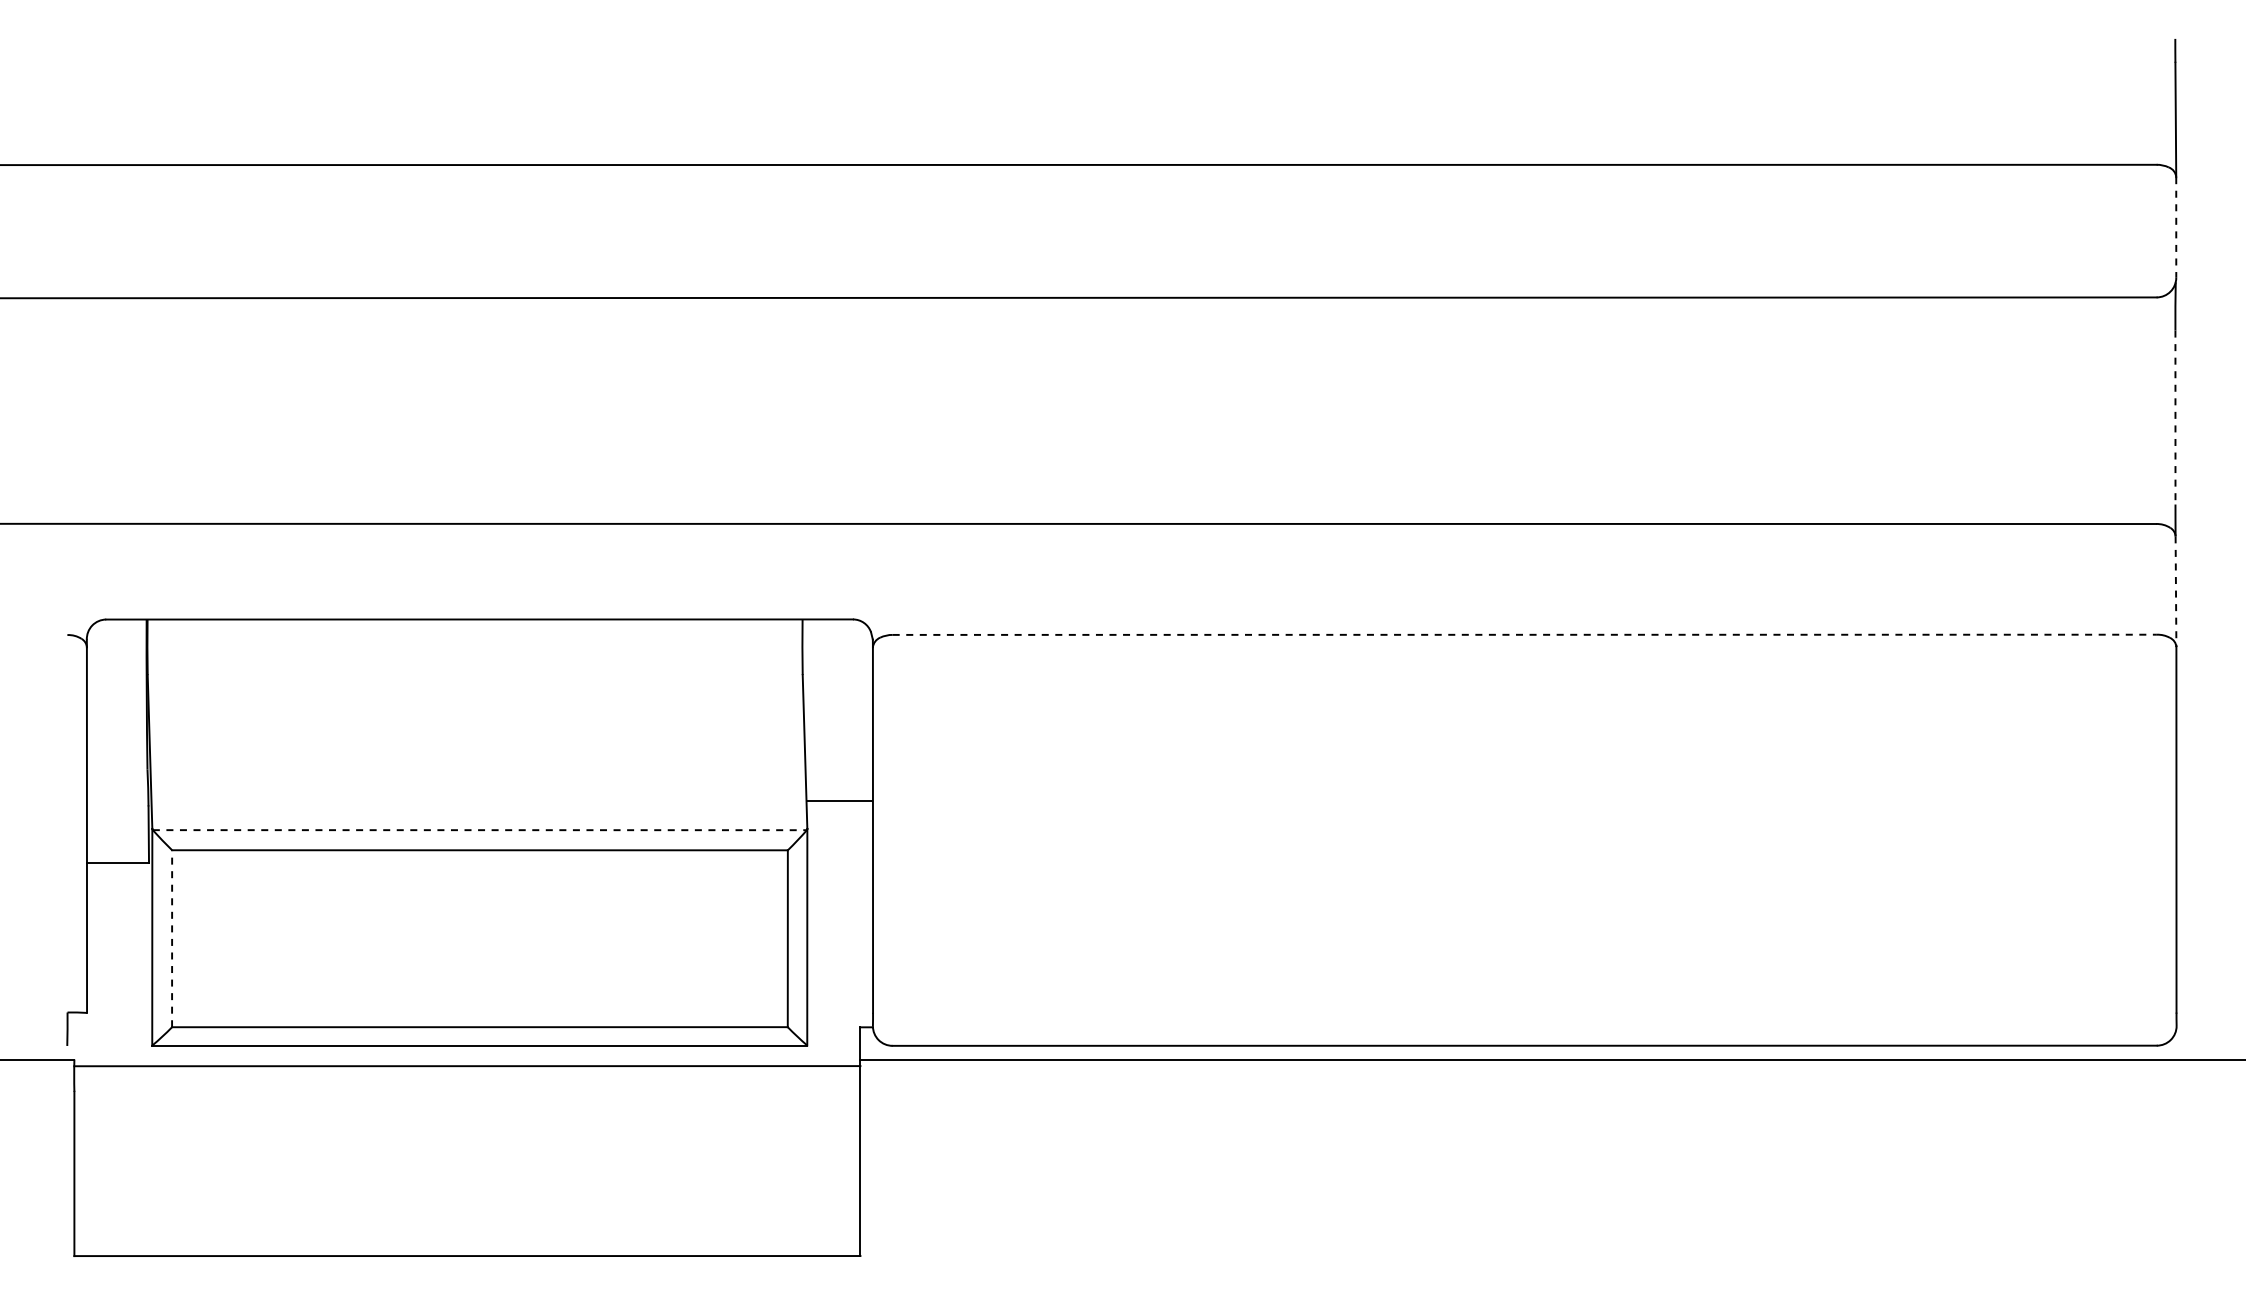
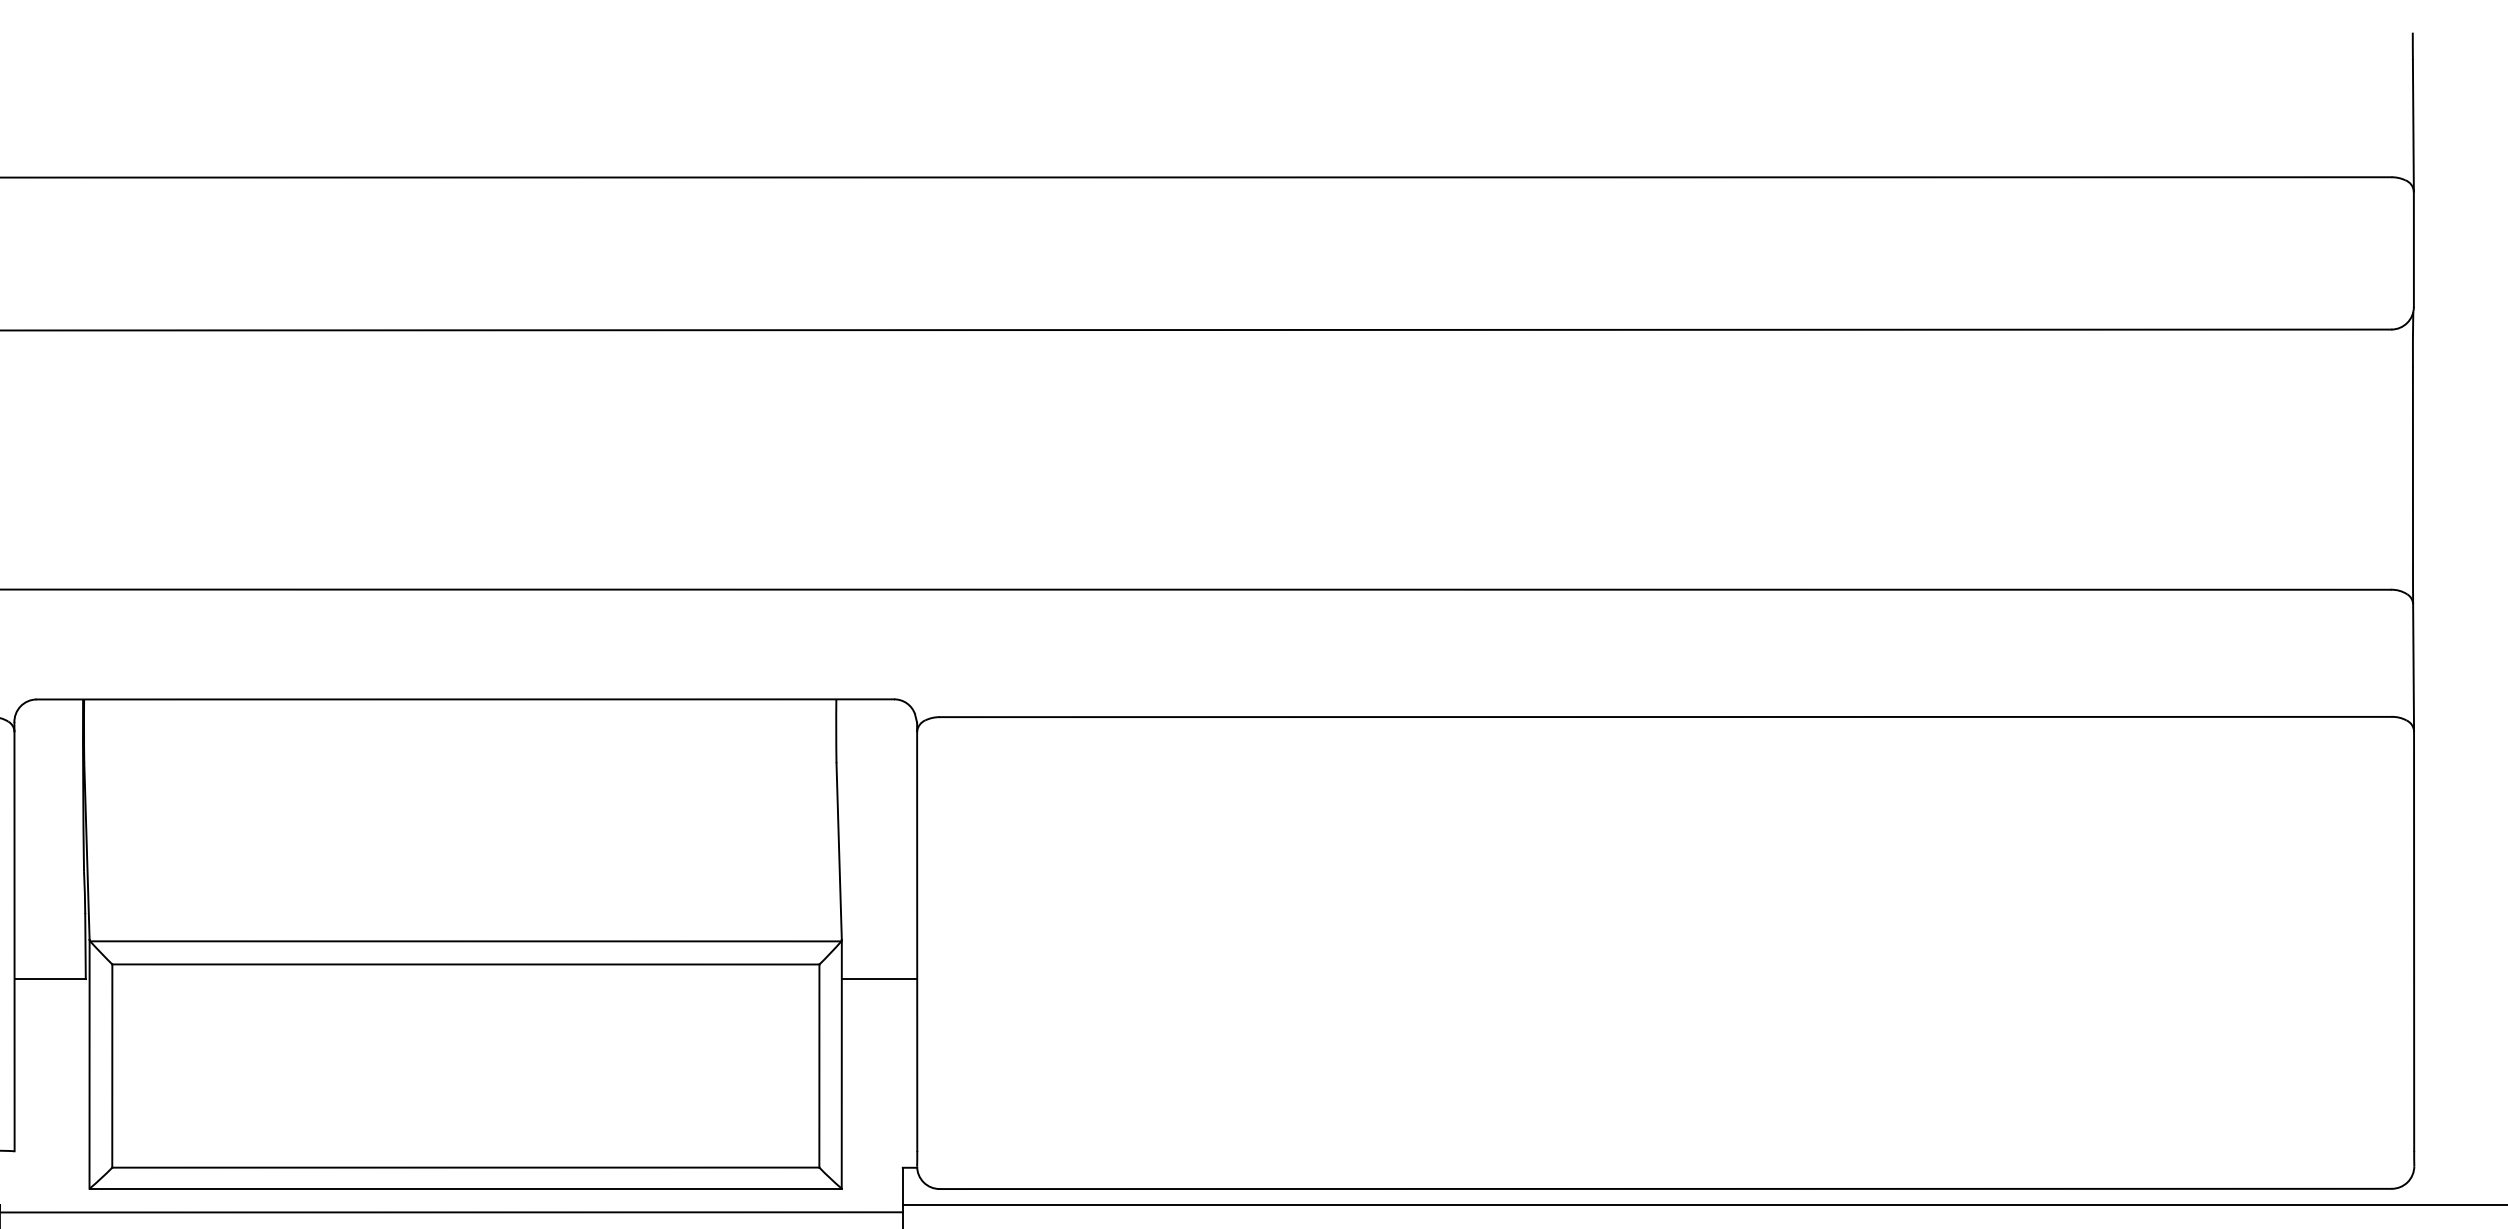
line: (2176, 227) -> (2414, 249), dashed -> solid
line: (2175, 417) -> (2413, 467), dashed -> solid
line: (2176, 592) -> (2414, 668), dashed -> solid
line: (1525, 634) -> (1666, 716), dashed -> solid
line: (839, 801) -> (878, 979), moved
line: (480, 830) -> (466, 941), dashed -> solid
line: (172, 938) -> (112, 1065), dashed -> solid

